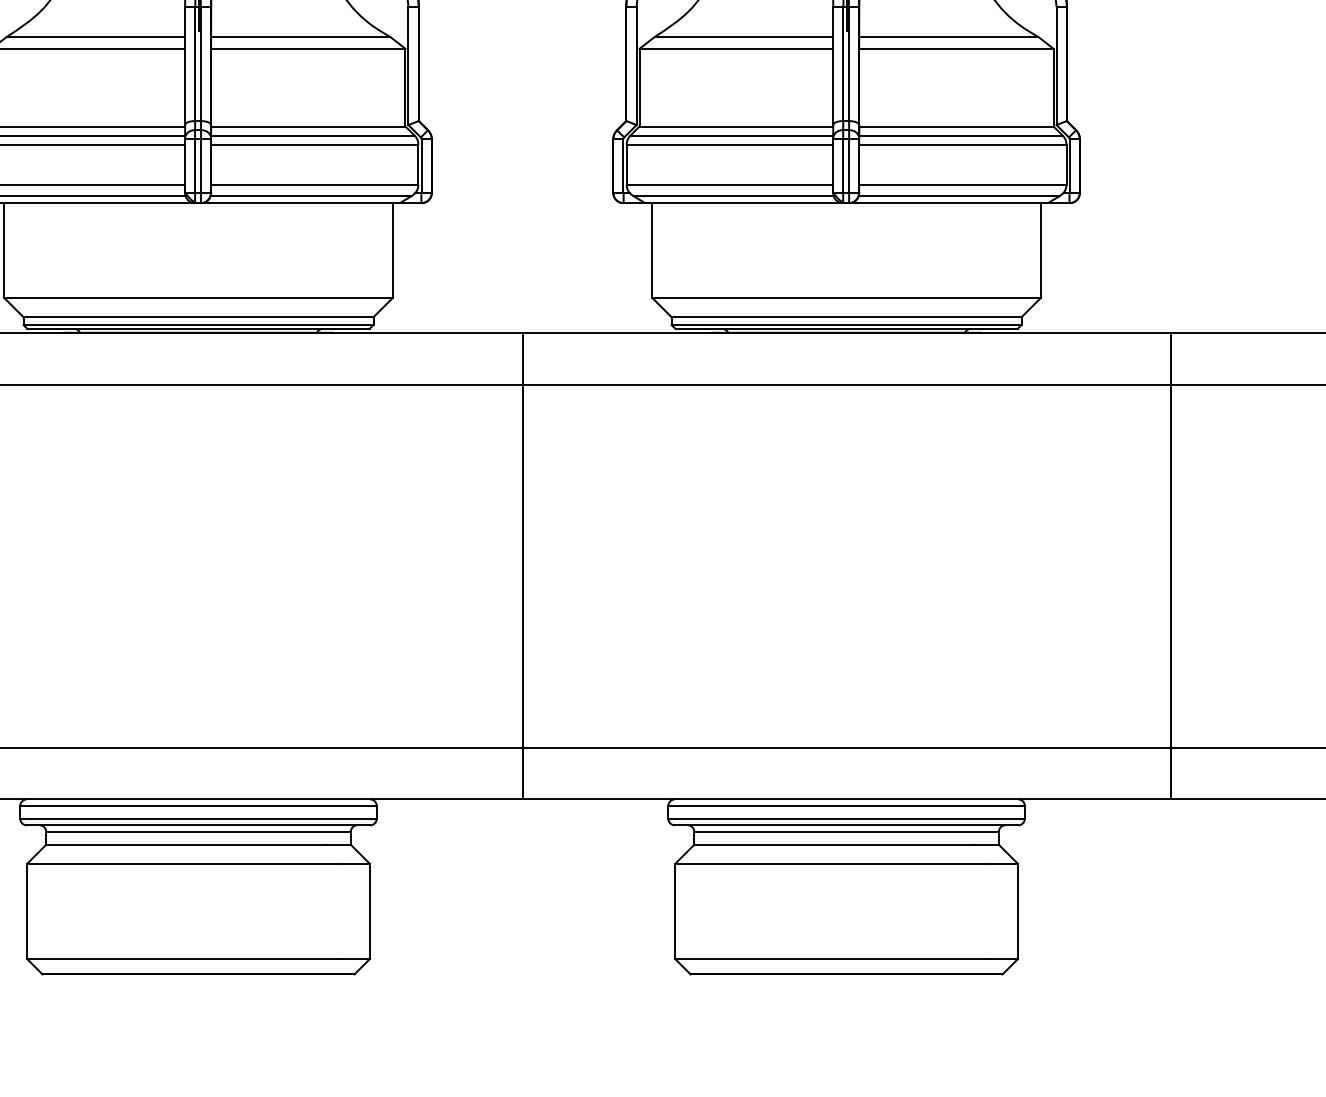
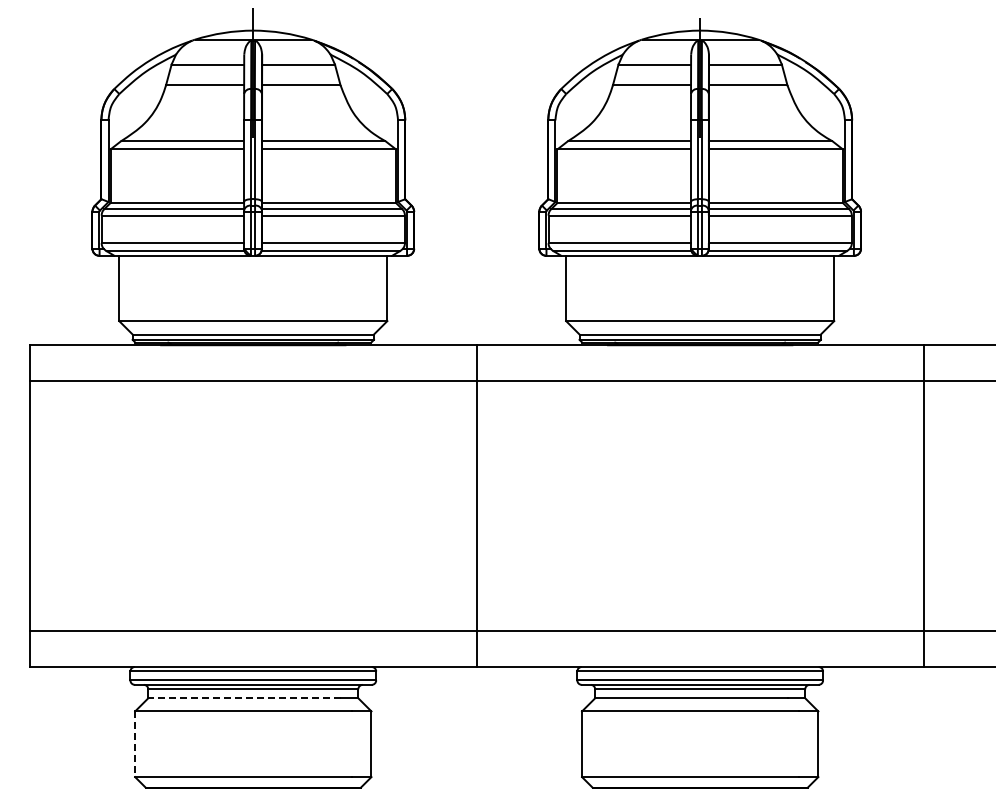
line: (185, 845) -> (244, 698), solid -> dashed
line: (27, 911) -> (135, 744), solid -> dashed

